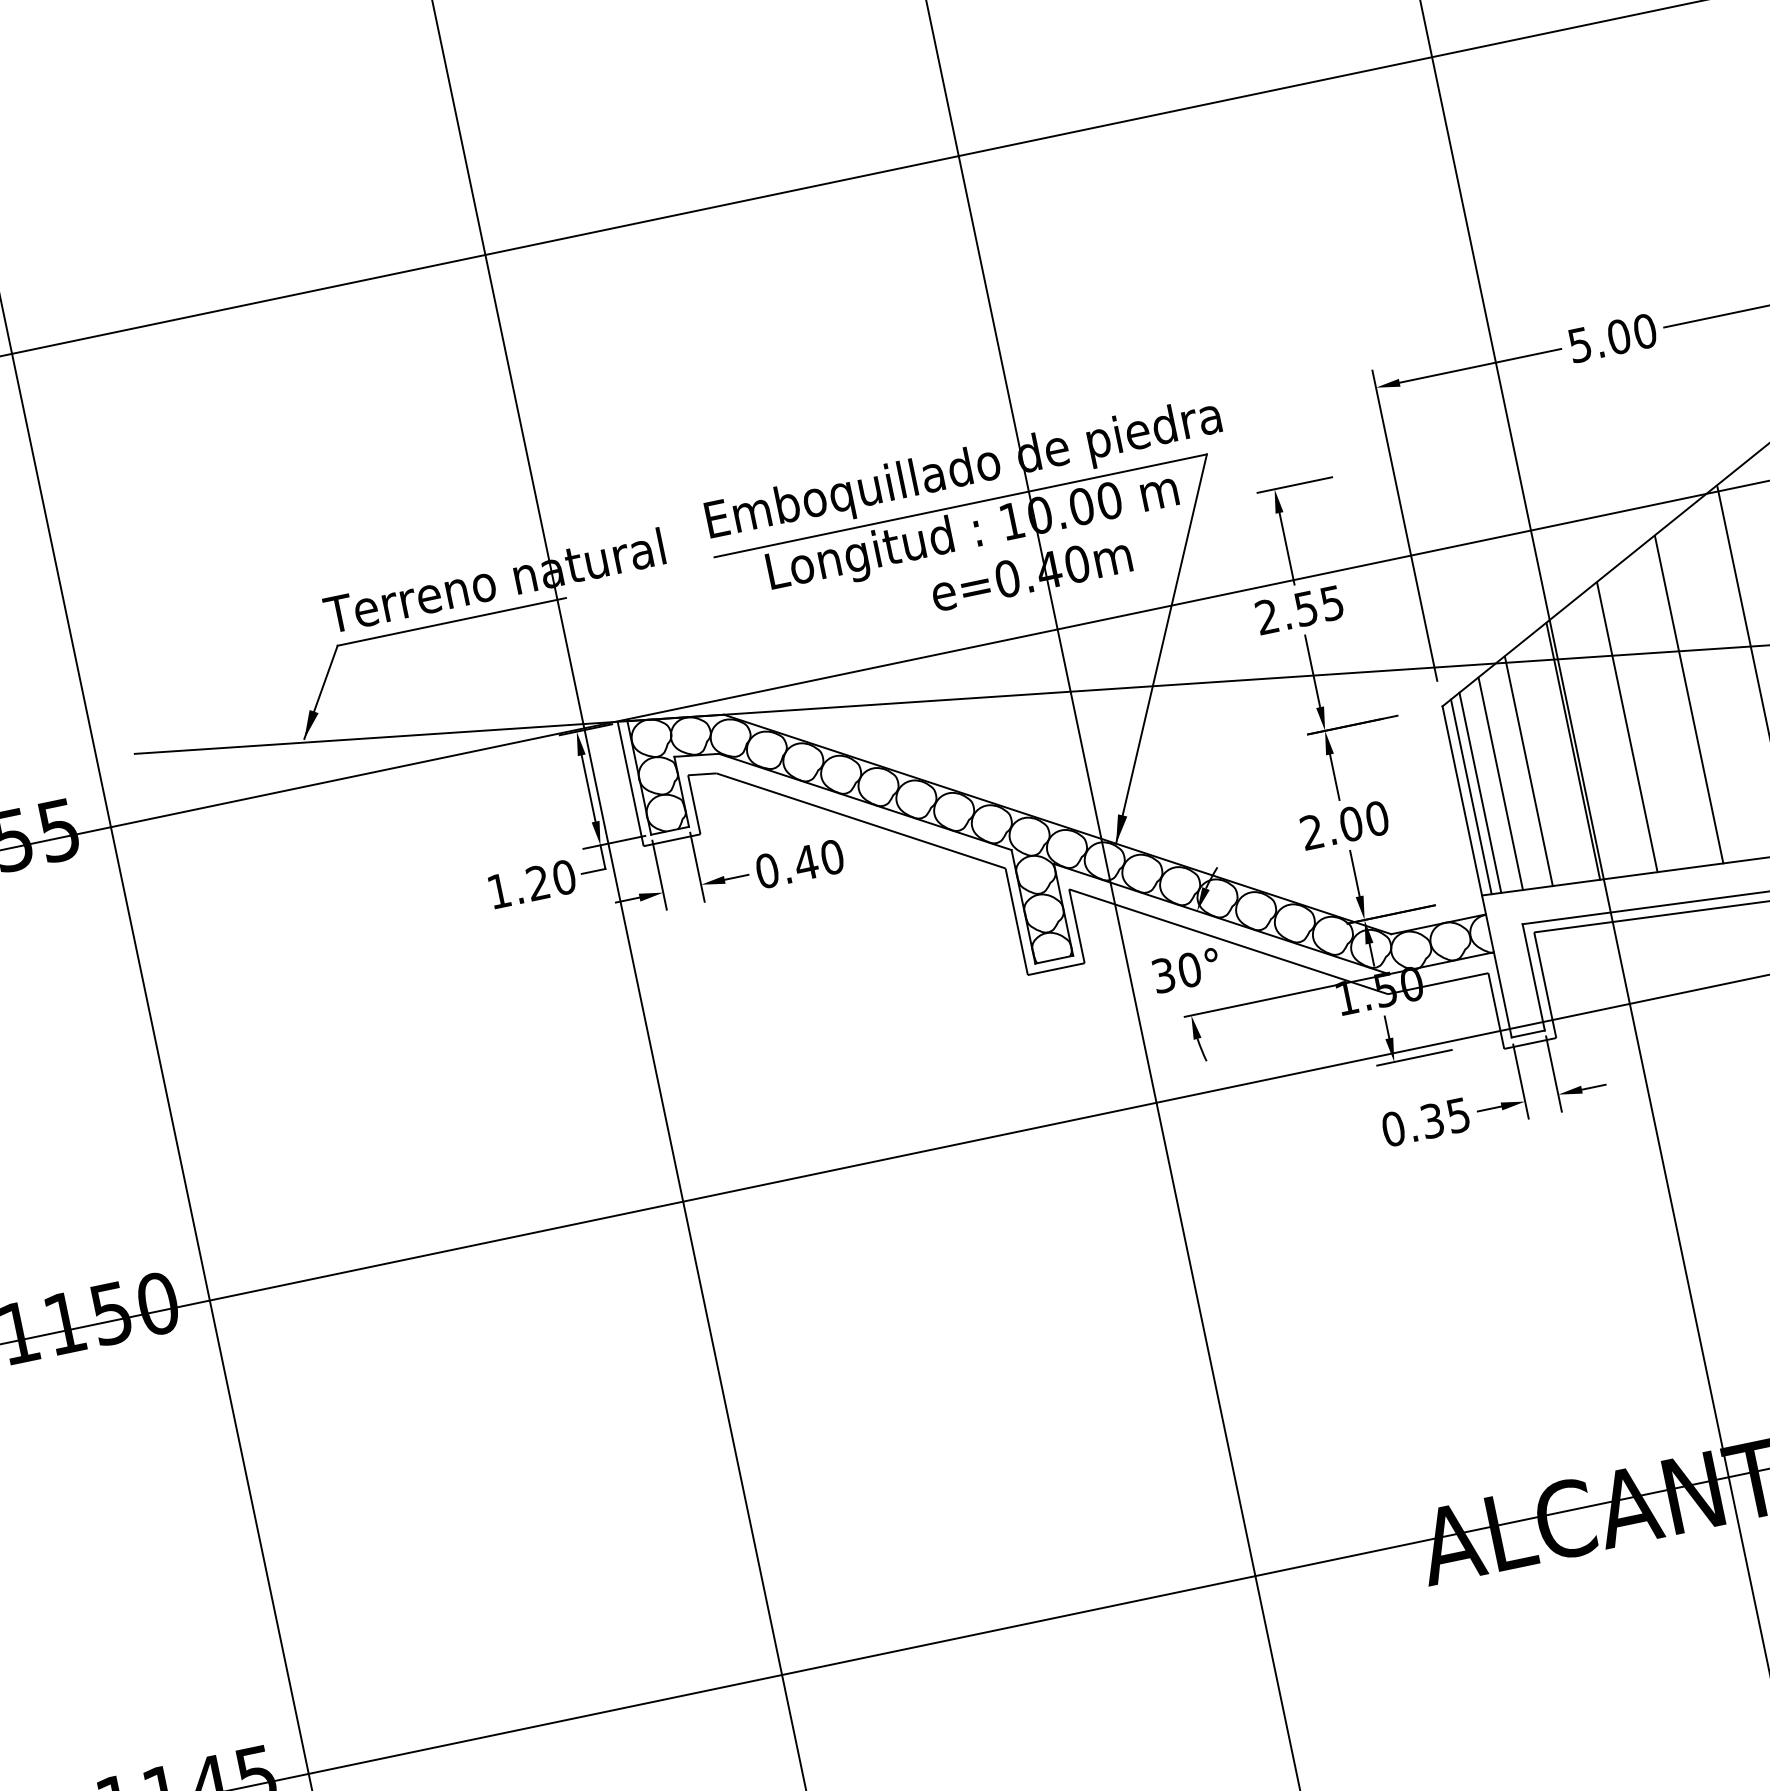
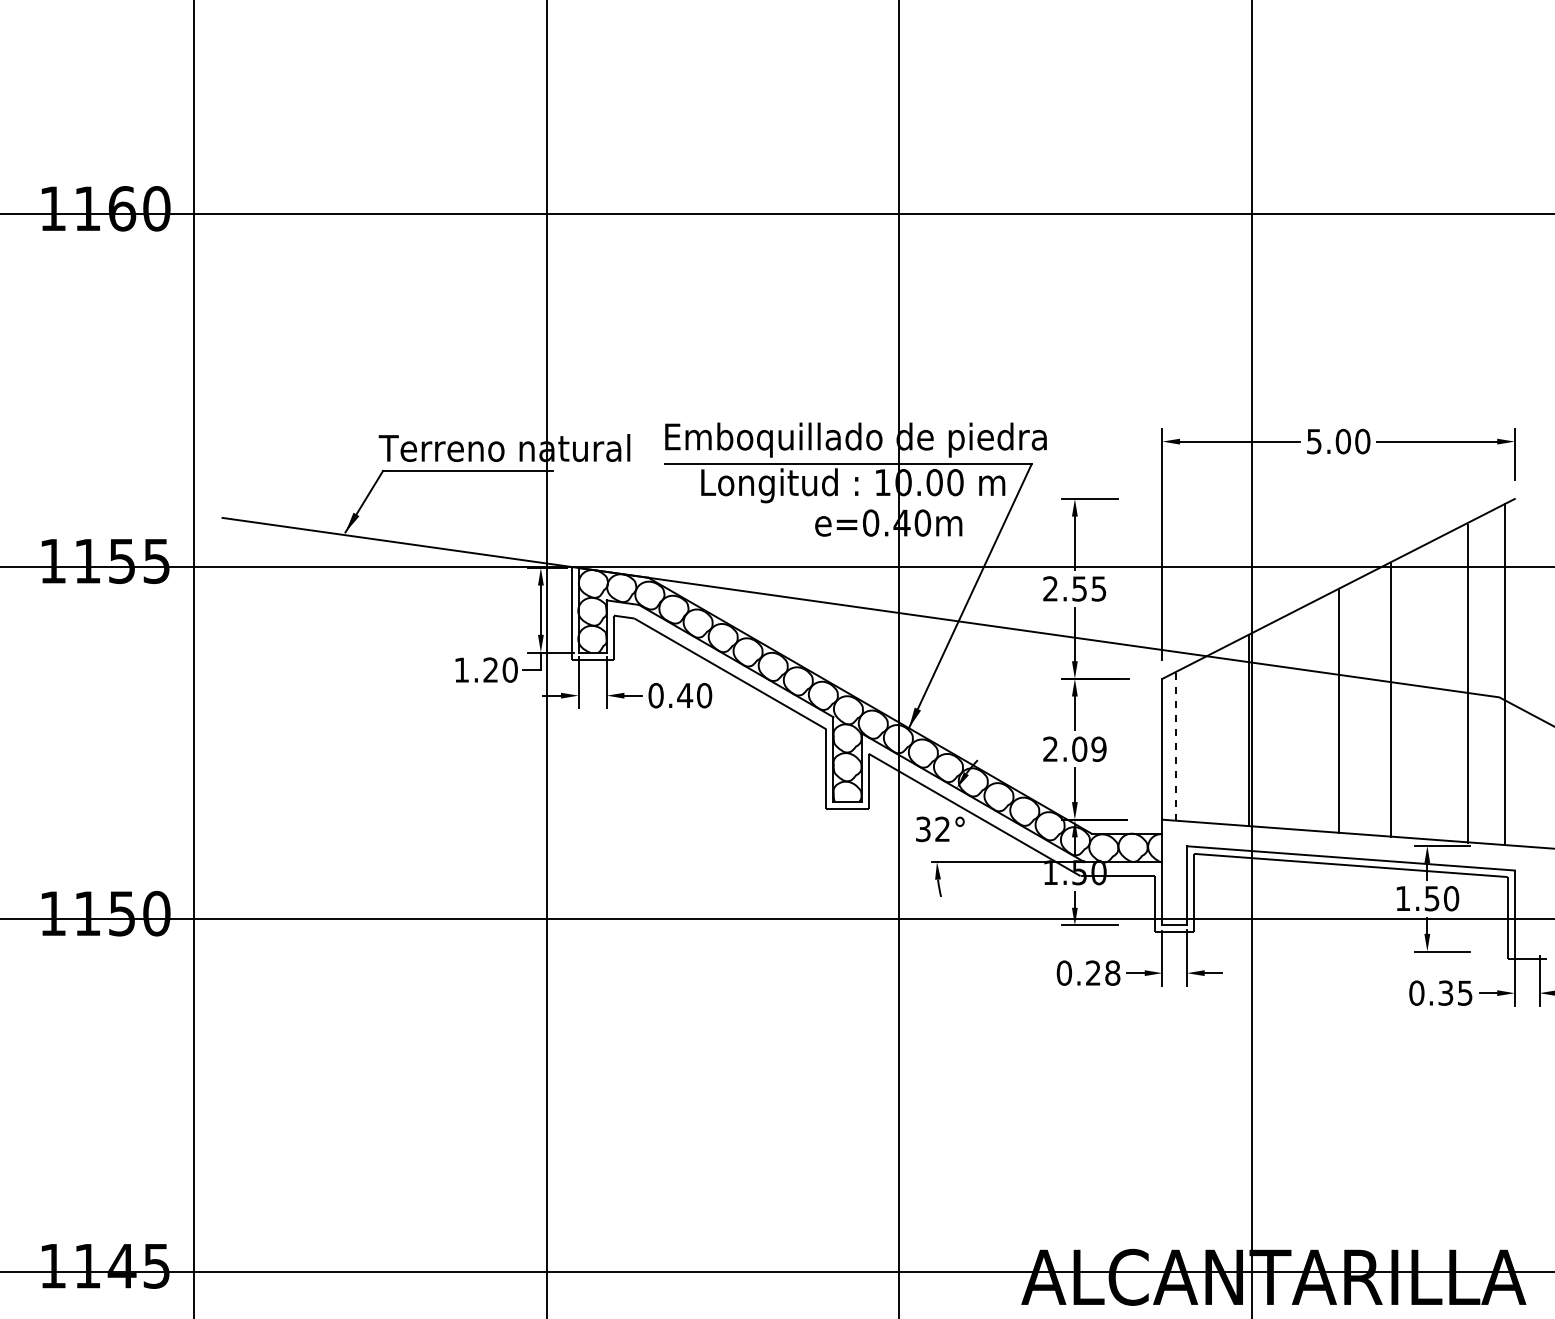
line: (1627, 727) -> (1291, 721), removed
line: (1529, 770) -> (1214, 737), removed
line: (1500, 783) -> (1192, 742), removed
line: (1480, 791) -> (1176, 745), solid -> dashed
line: (1471, 796) -> (1169, 747), removed
text: (1376, 817) -> (1098, 748), 2.00 -> 2.09
text: (1189, 970) -> (942, 829), 30° -> 32°
text: (1445, 1117) -> (1103, 972), 0.35 -> 0.28

